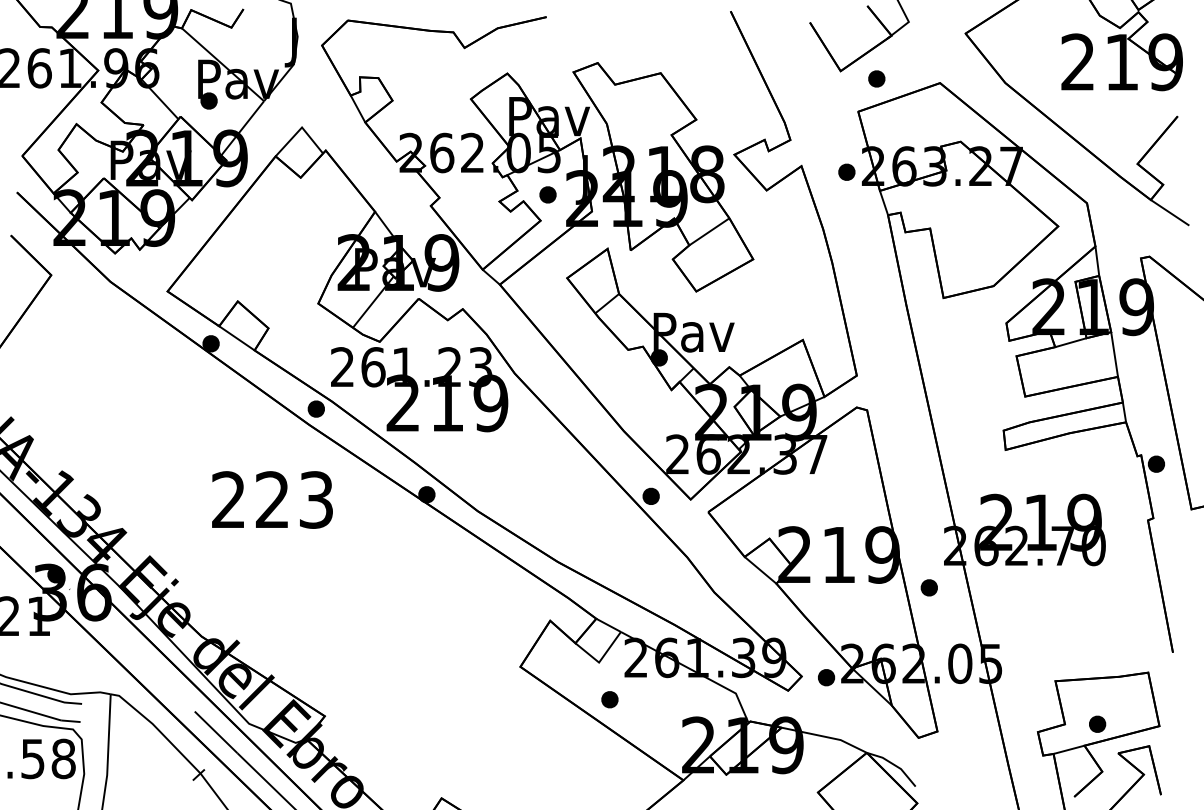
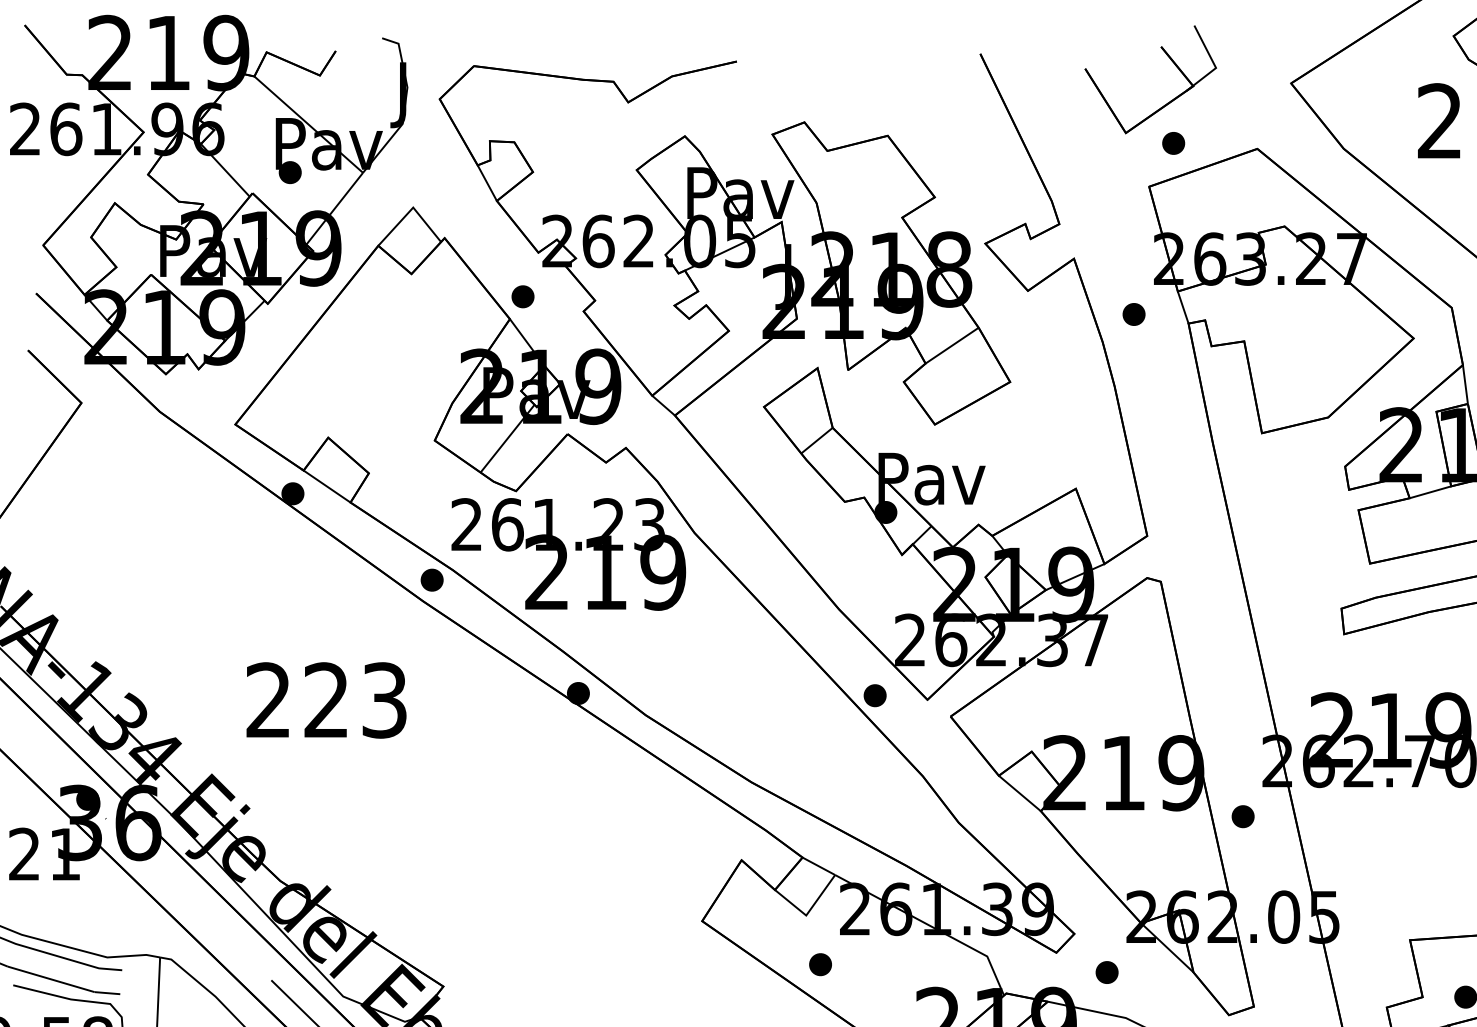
part: (846, 171) -> (1133, 313), moved
part: (547, 194) -> (522, 296), moved
text: (272, 499) -> (326, 699), moved
part: (826, 677) -> (1107, 972), moved

